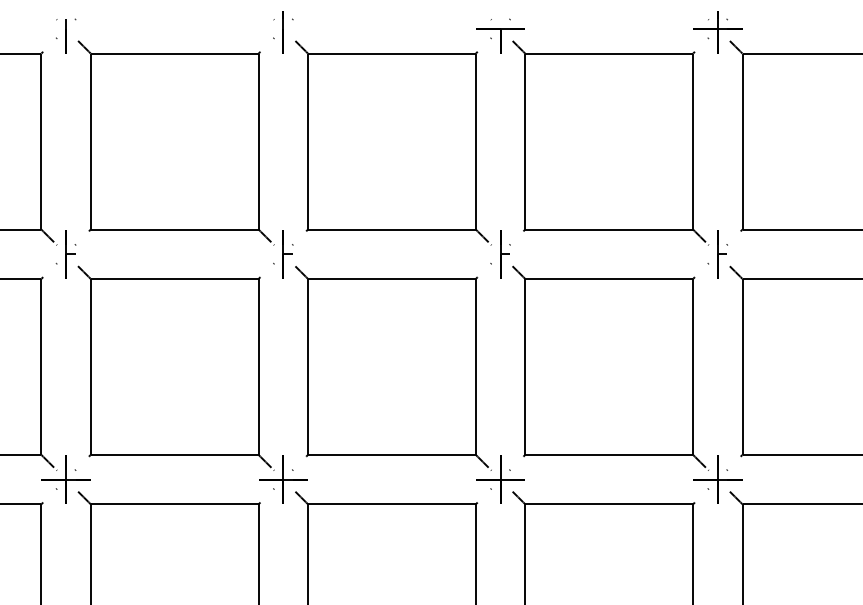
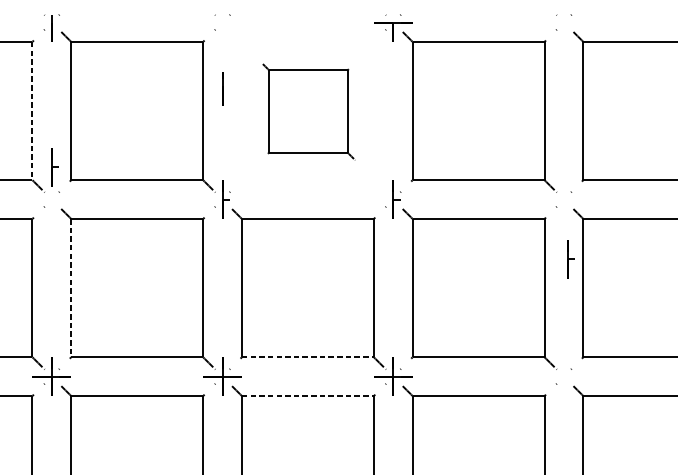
line: (282, 32) -> (221, 88), moved
part: (717, 32) -> (563, 25), removed
line: (41, 141) -> (32, 110), solid -> dashed
part: (393, 142) -> (309, 111), size x0.6
part: (70, 254) -> (55, 167), moved
part: (721, 254) -> (570, 259), moved
line: (90, 366) -> (71, 287), solid -> dashed
line: (391, 454) -> (307, 356), solid -> dashed
part: (717, 479) -> (563, 376), removed
line: (391, 504) -> (307, 396), solid -> dashed

